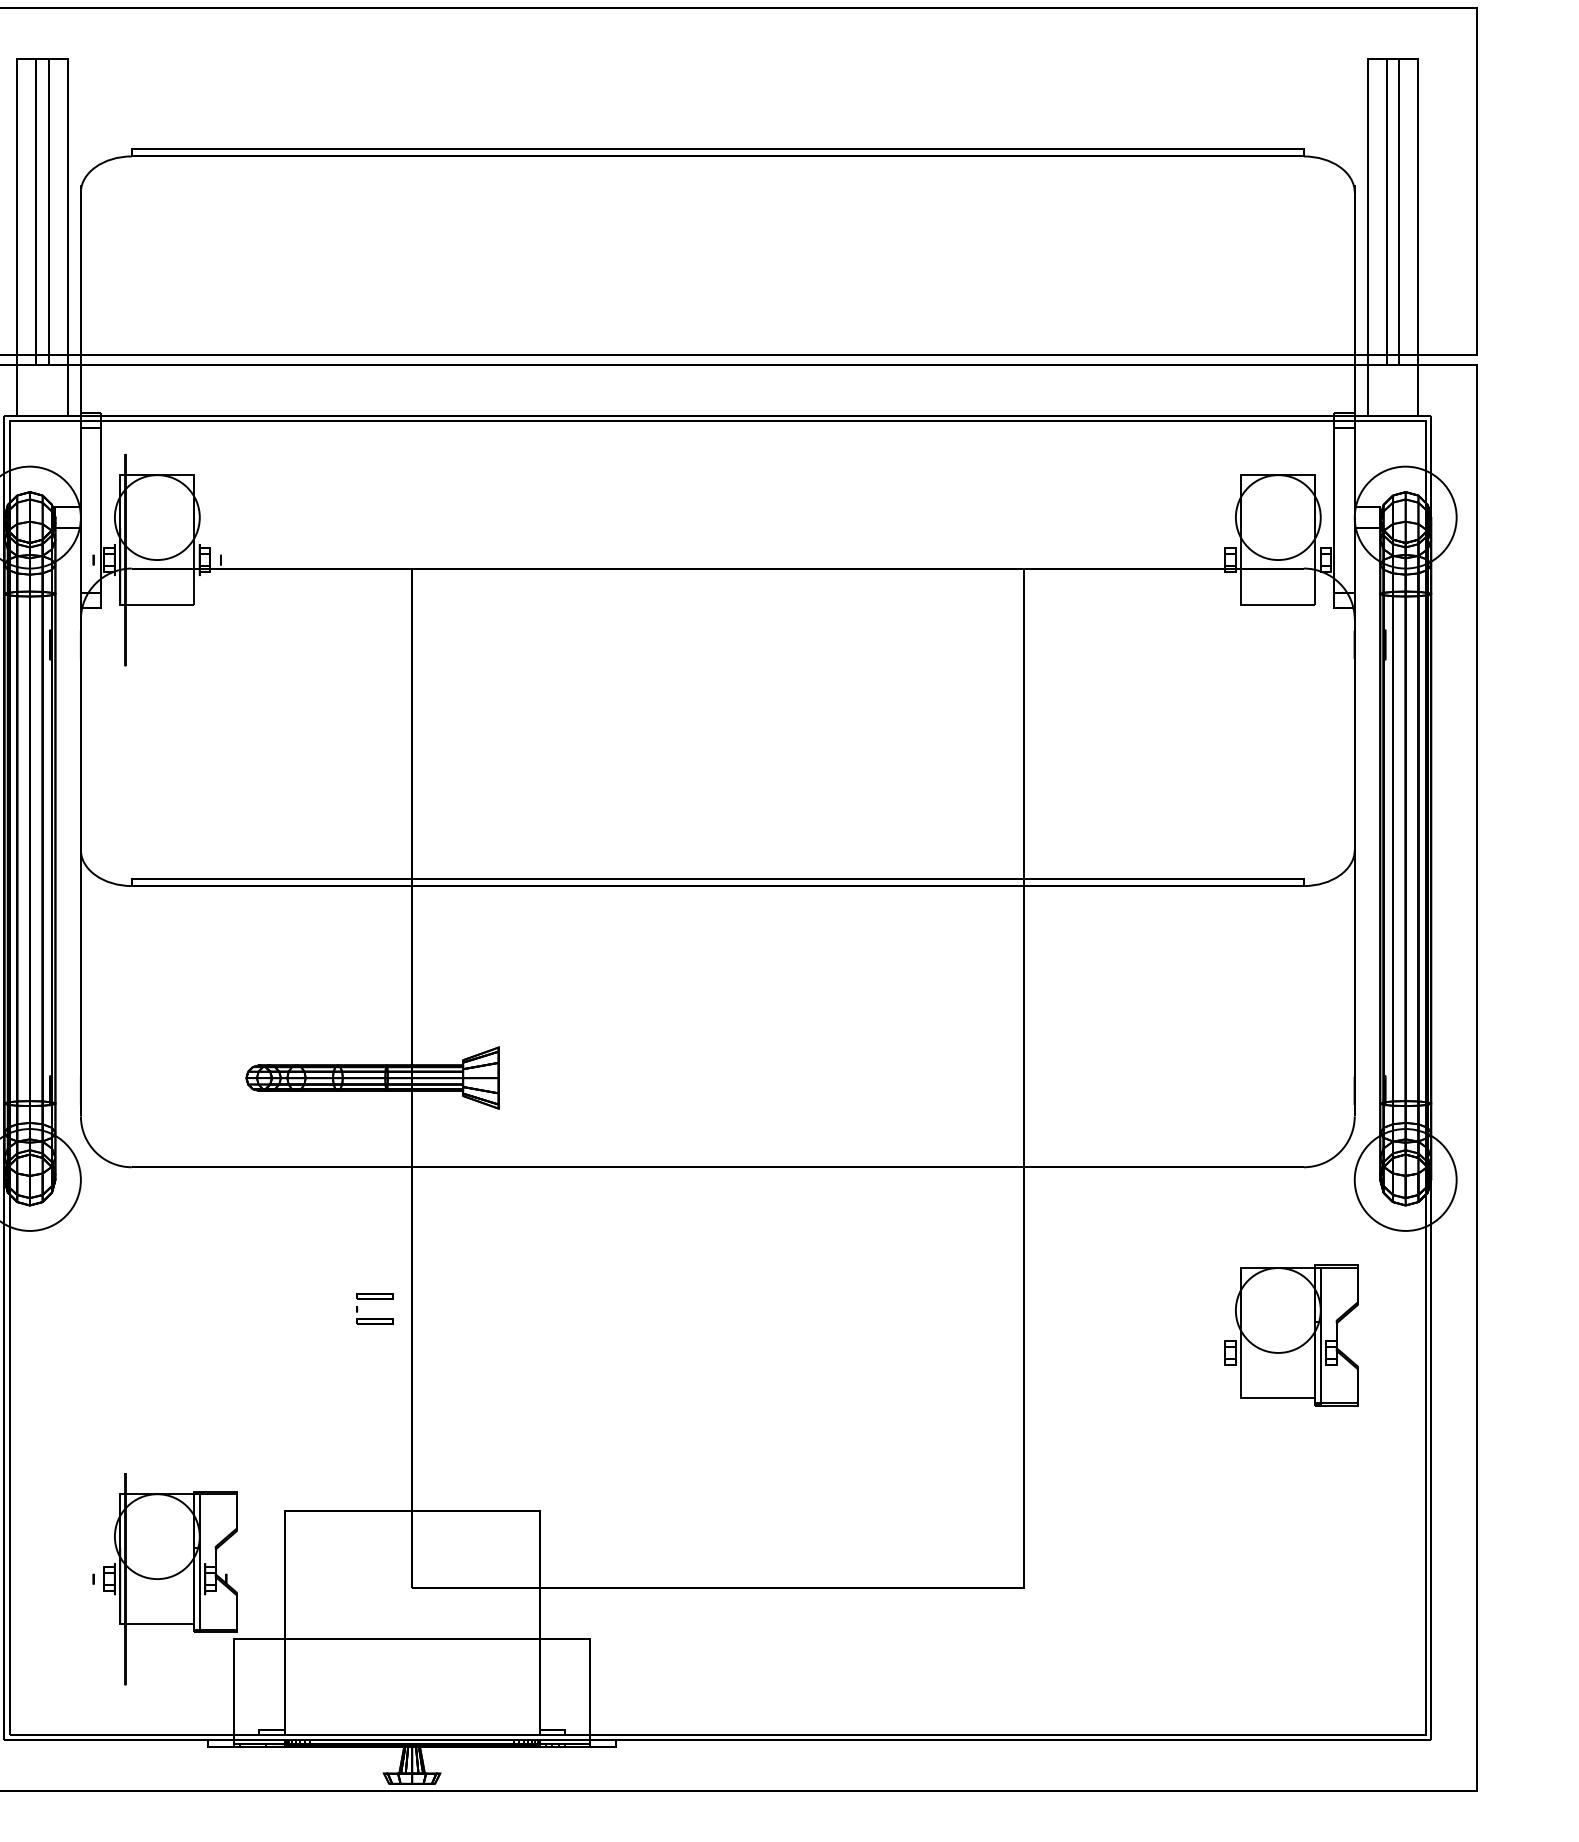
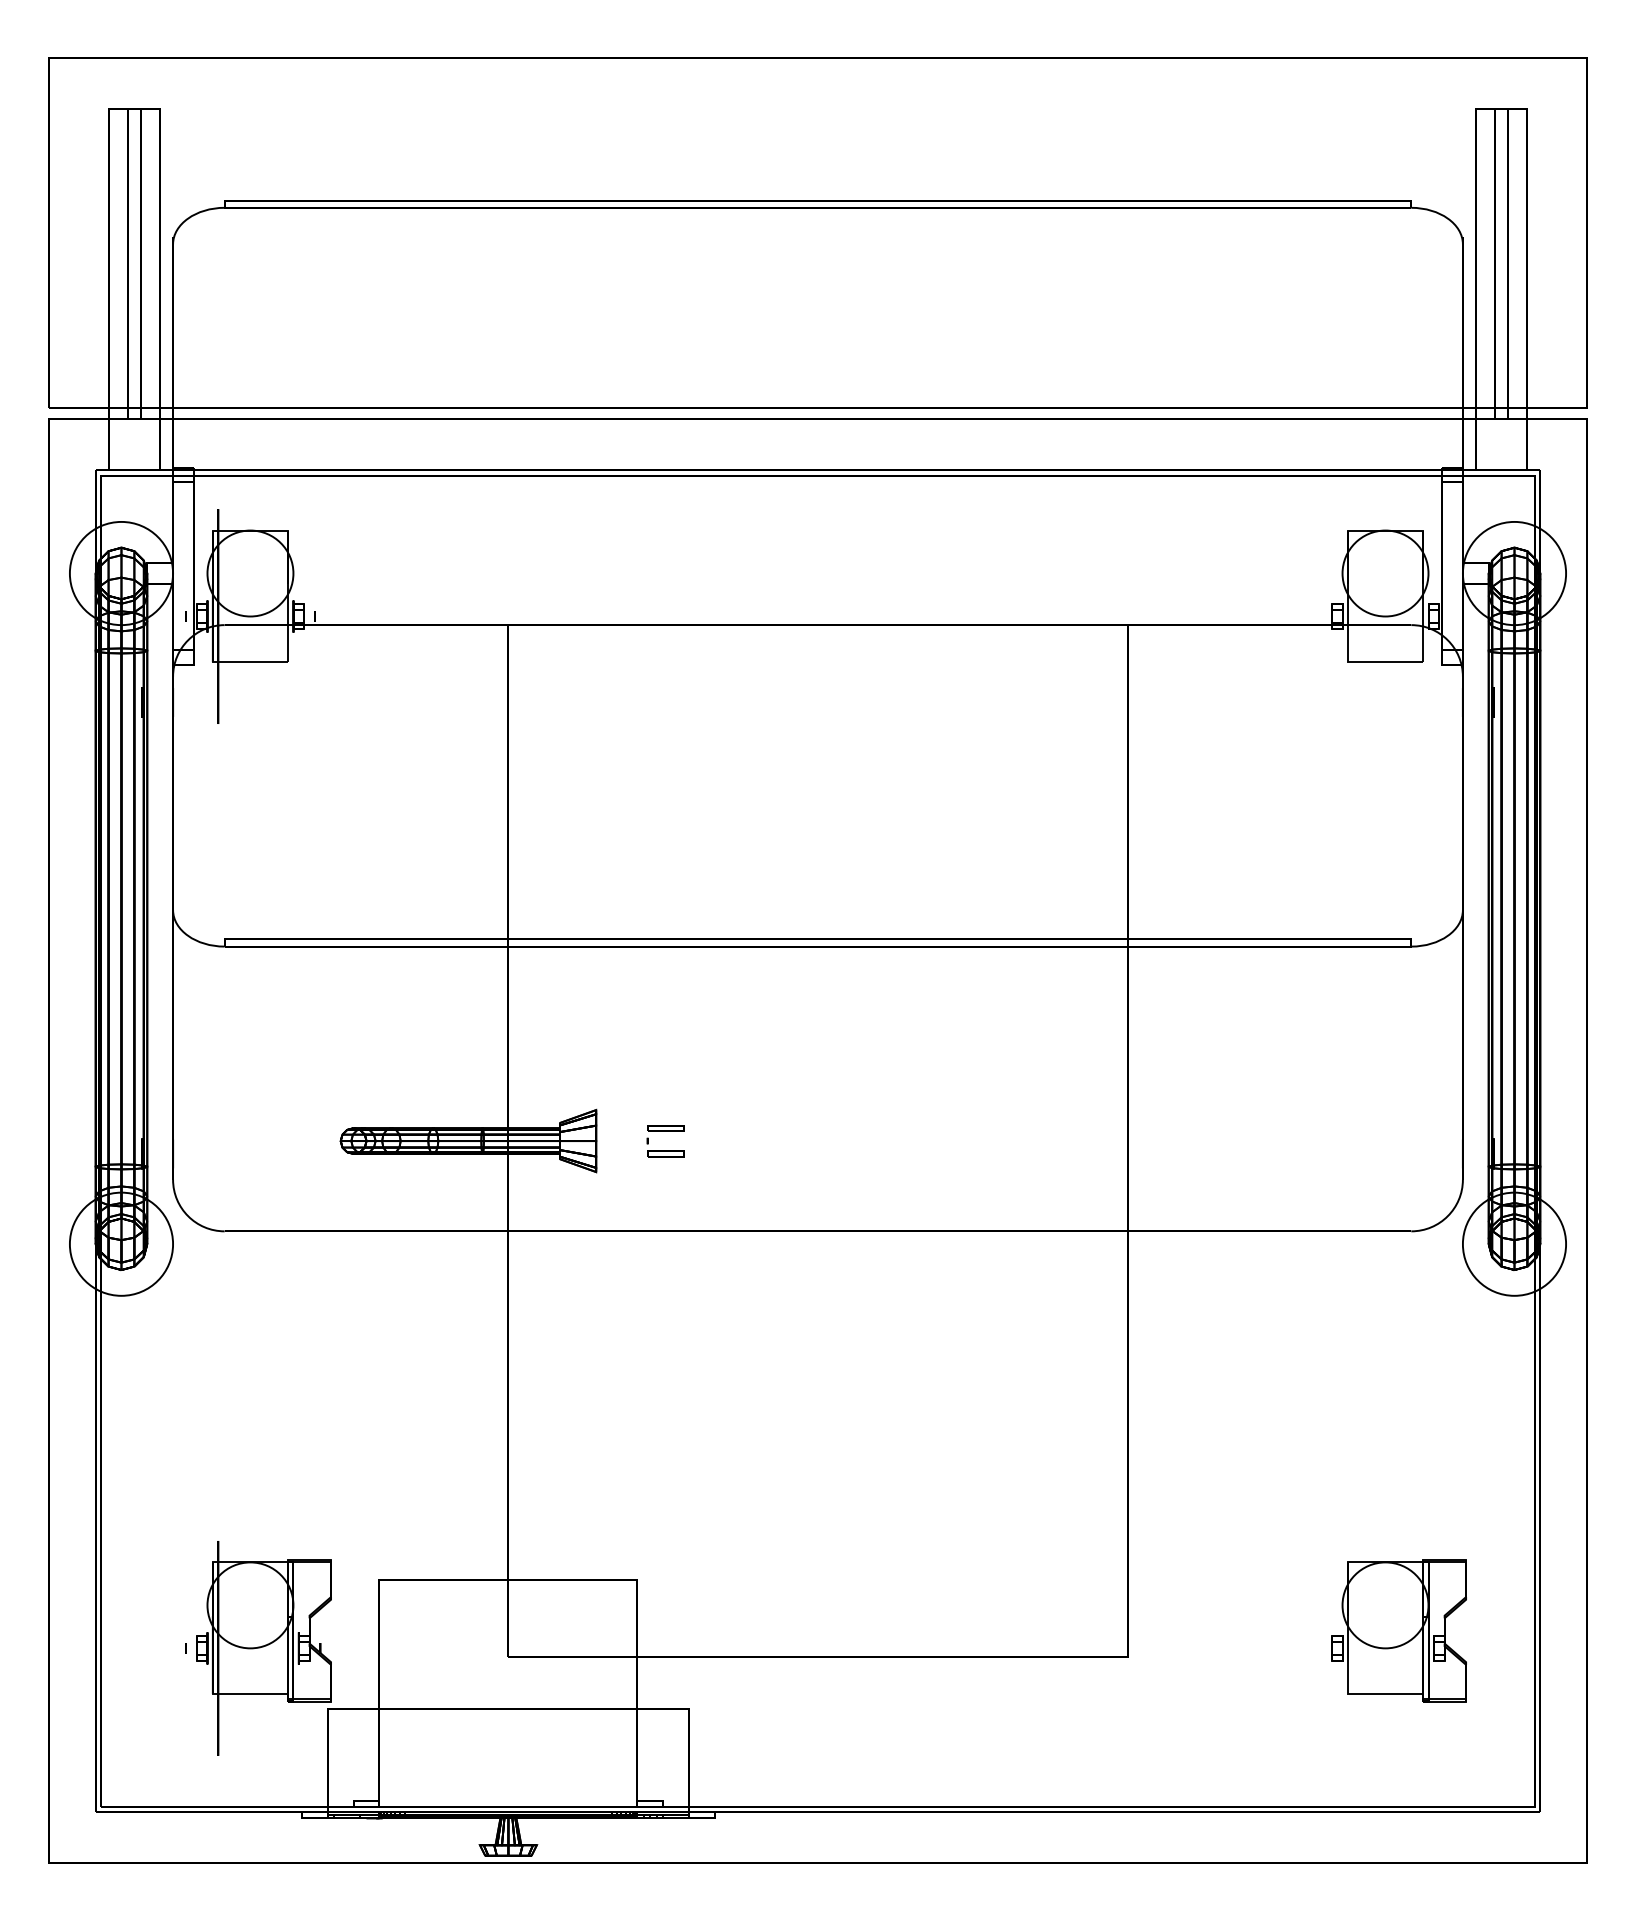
part: (374, 1318) -> (665, 1150), moved
part: (1291, 1335) -> (1398, 1630), moved

